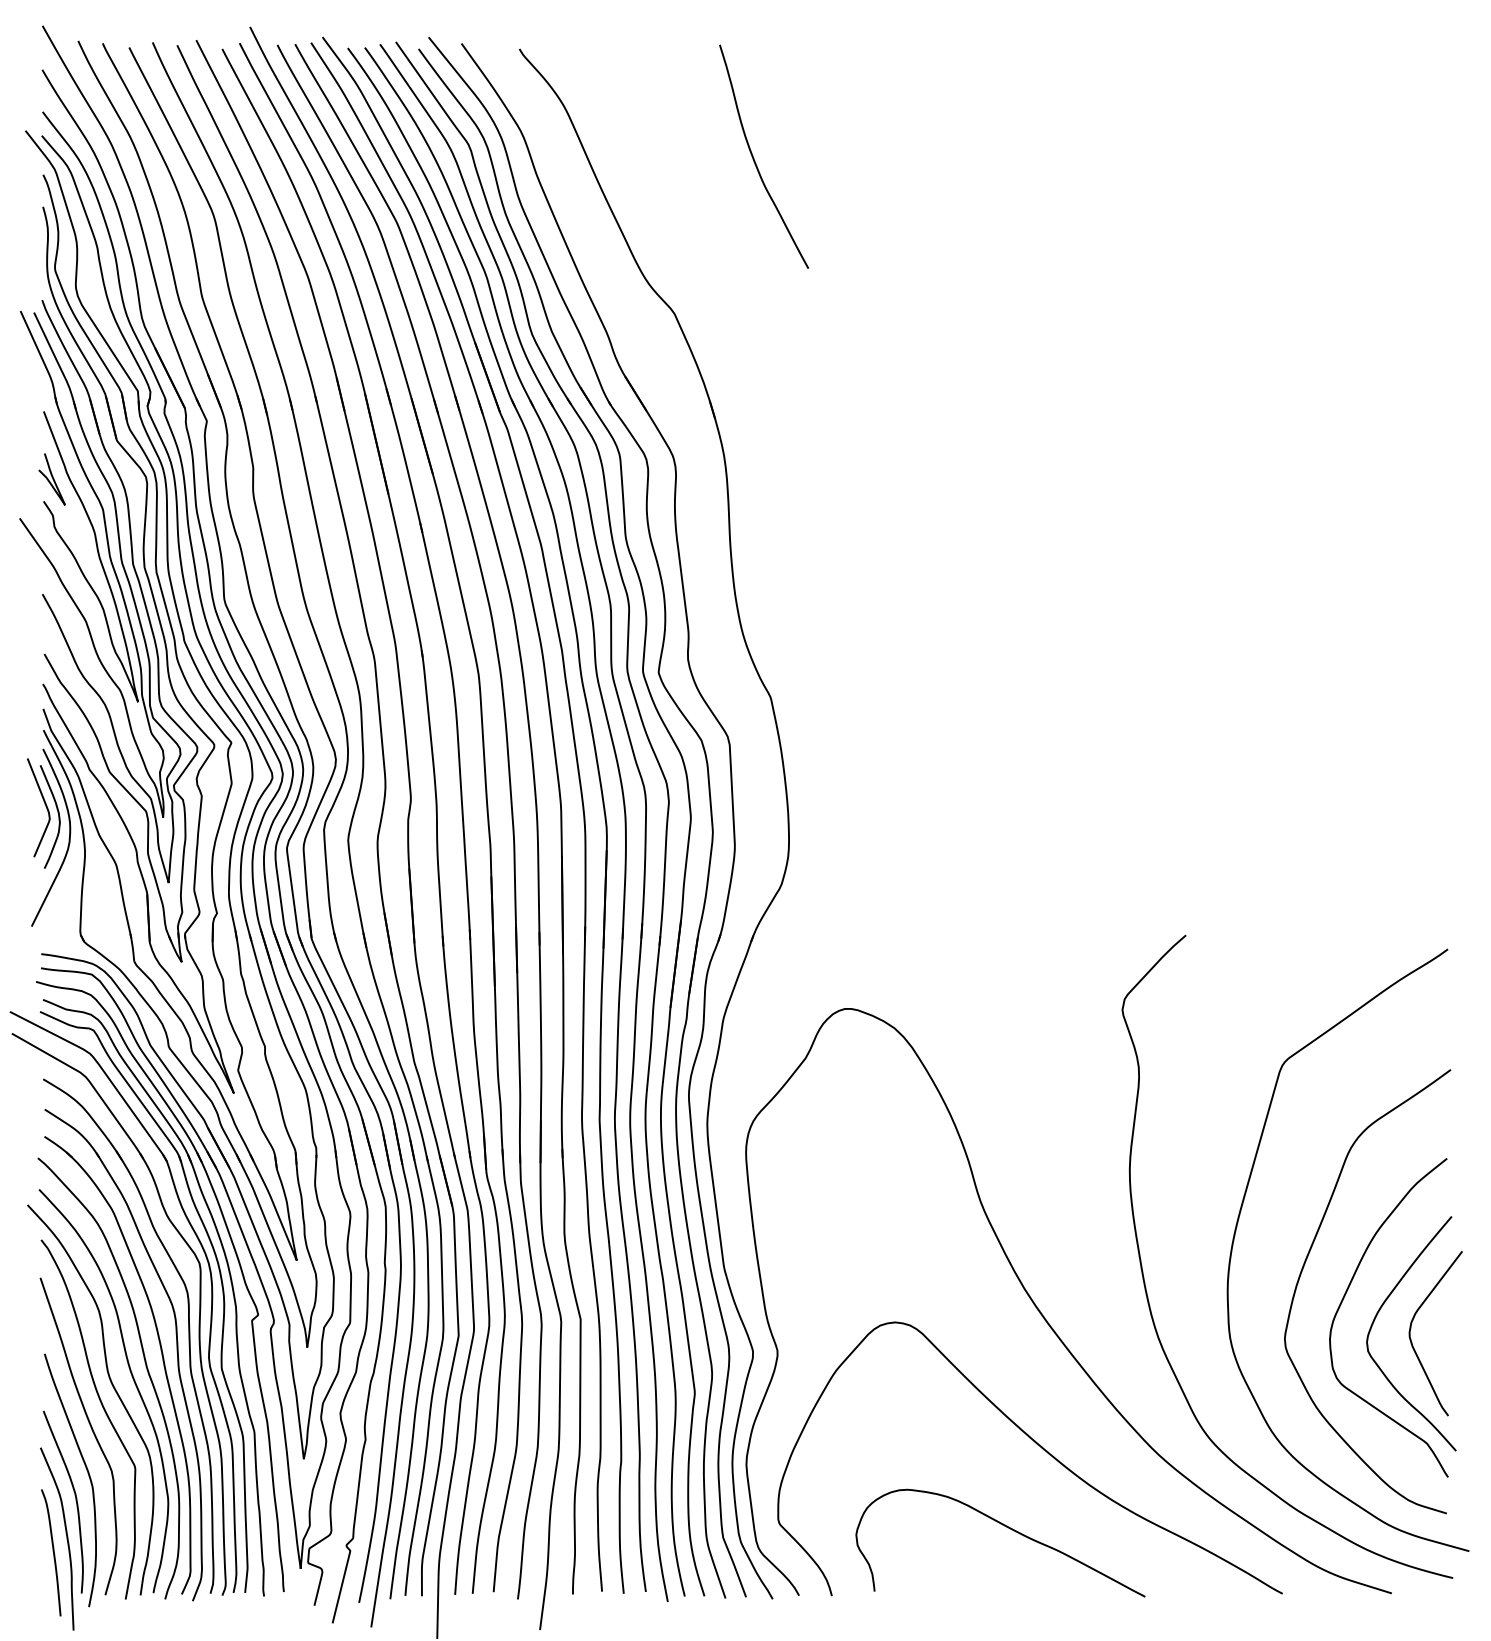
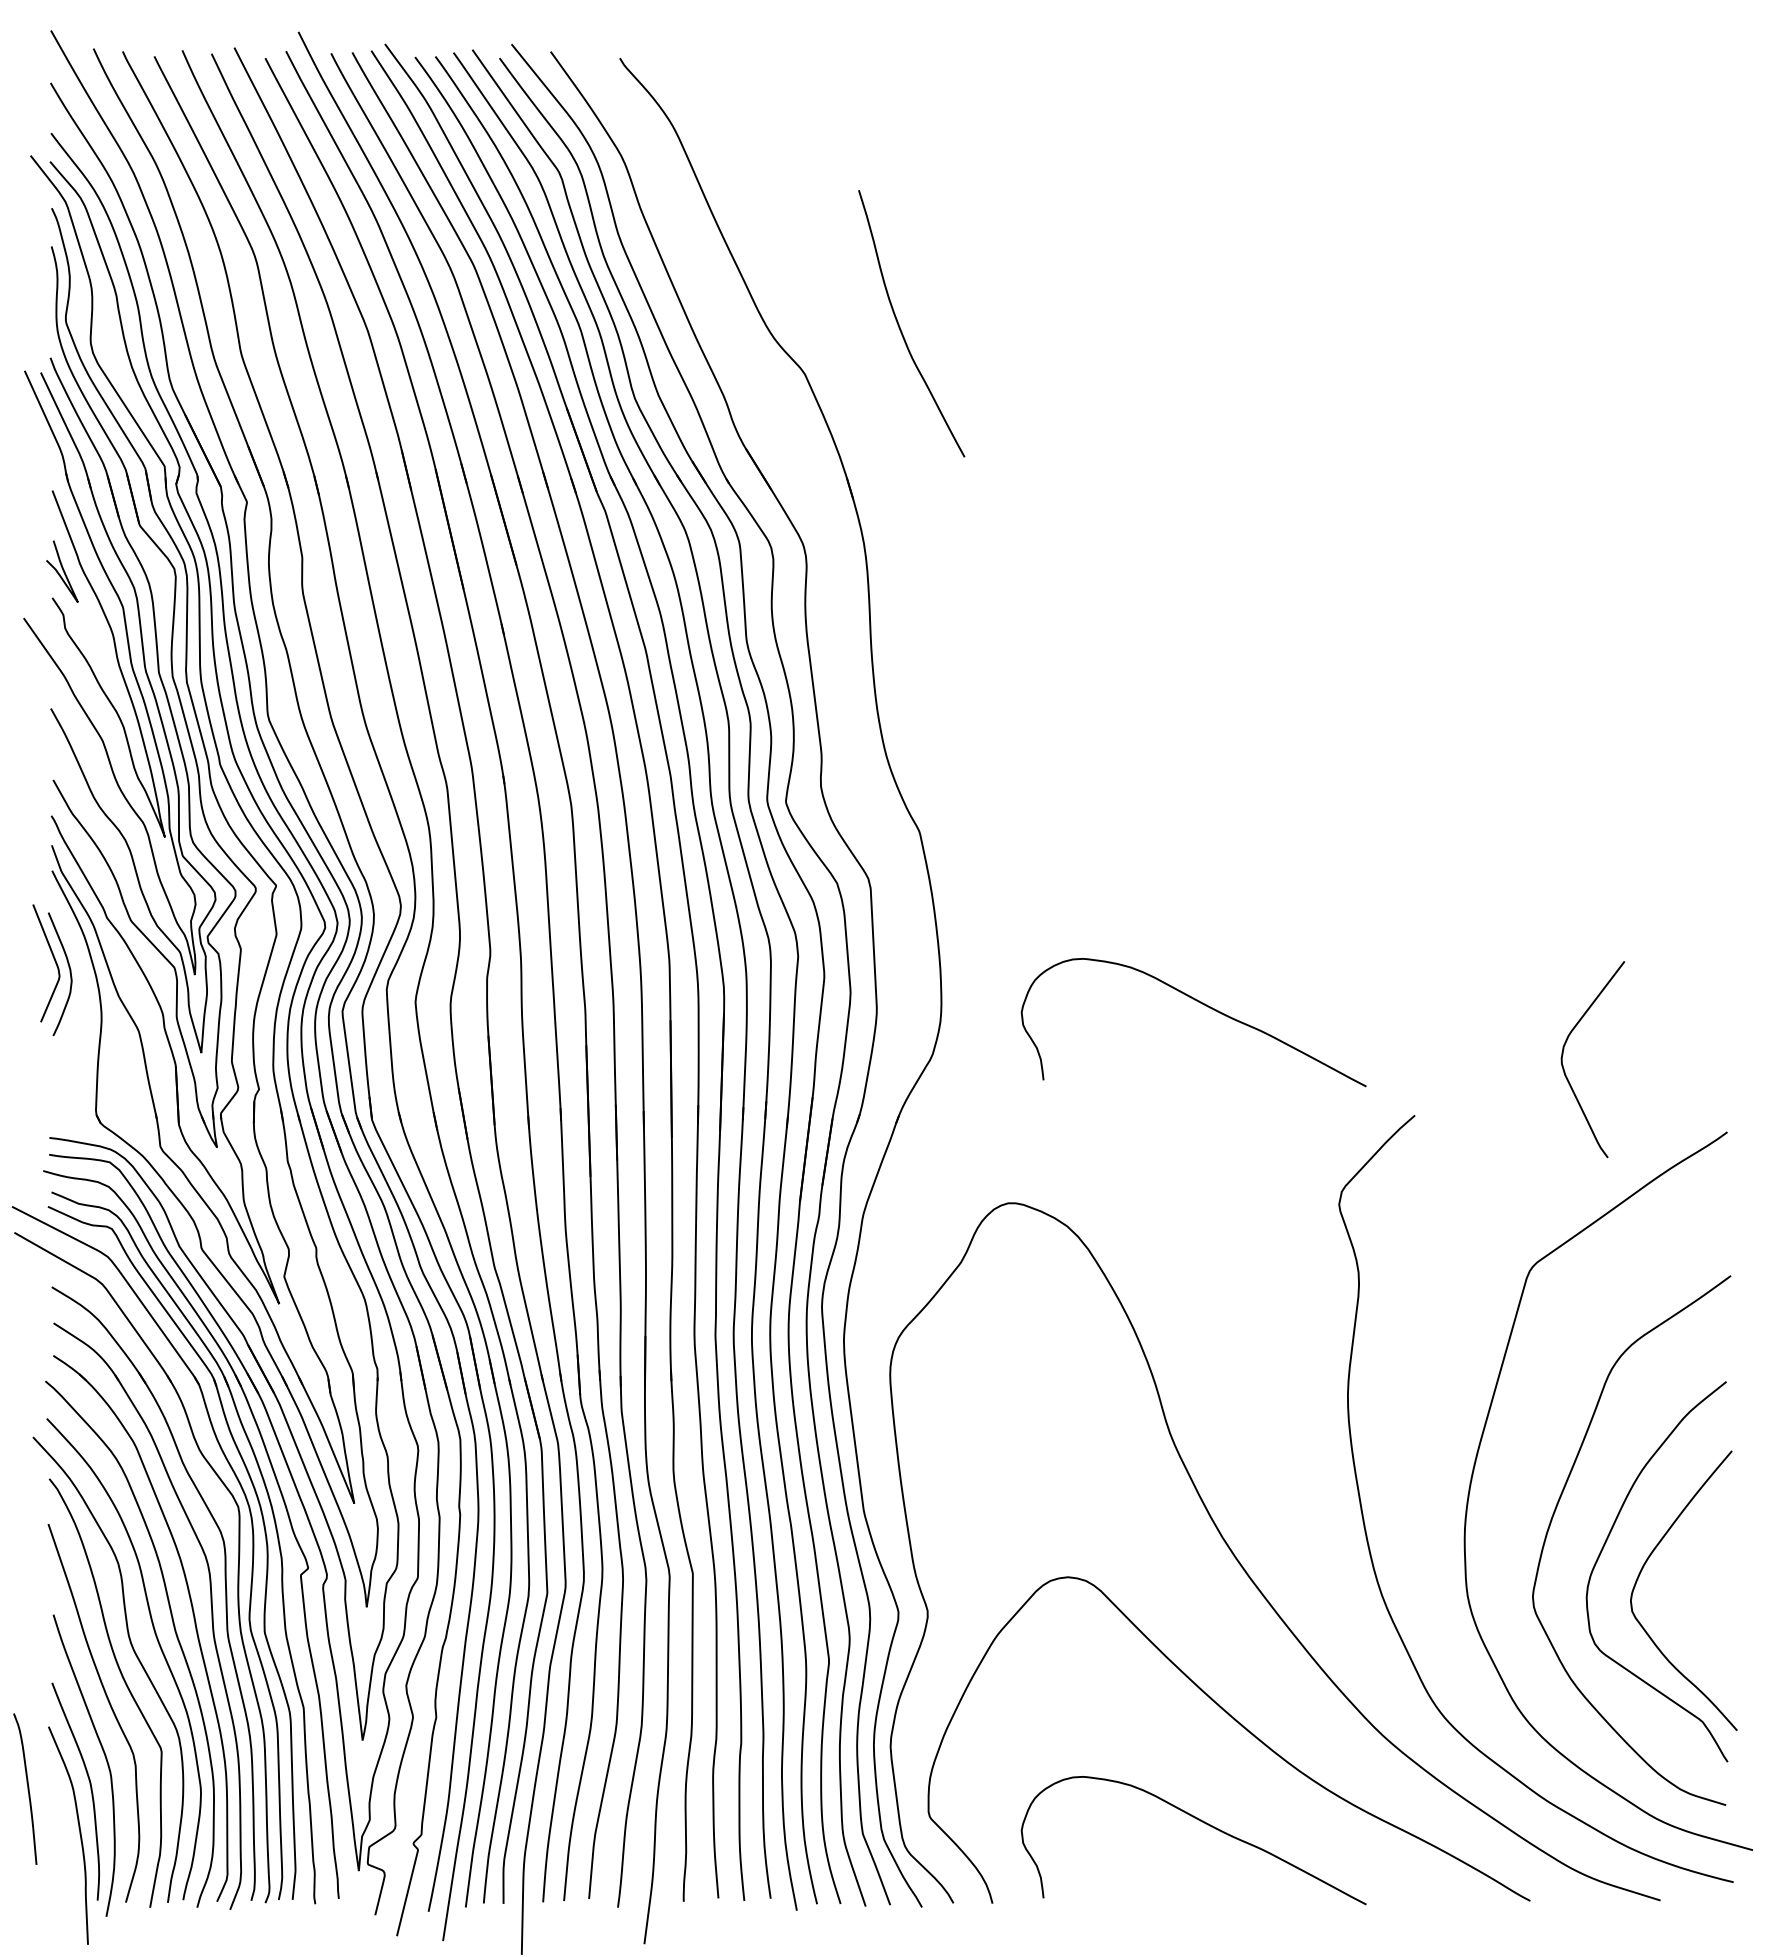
curve: (754, 159) -> (900, 326), moved
curve: (68, 838) -> (82, 999), removed
curve: (1007, 842) -> (1202, 1004), added
curve: (1411, 1330) -> (1563, 1055), moved
curve: (53, 1552) -> (27, 1788), moved

